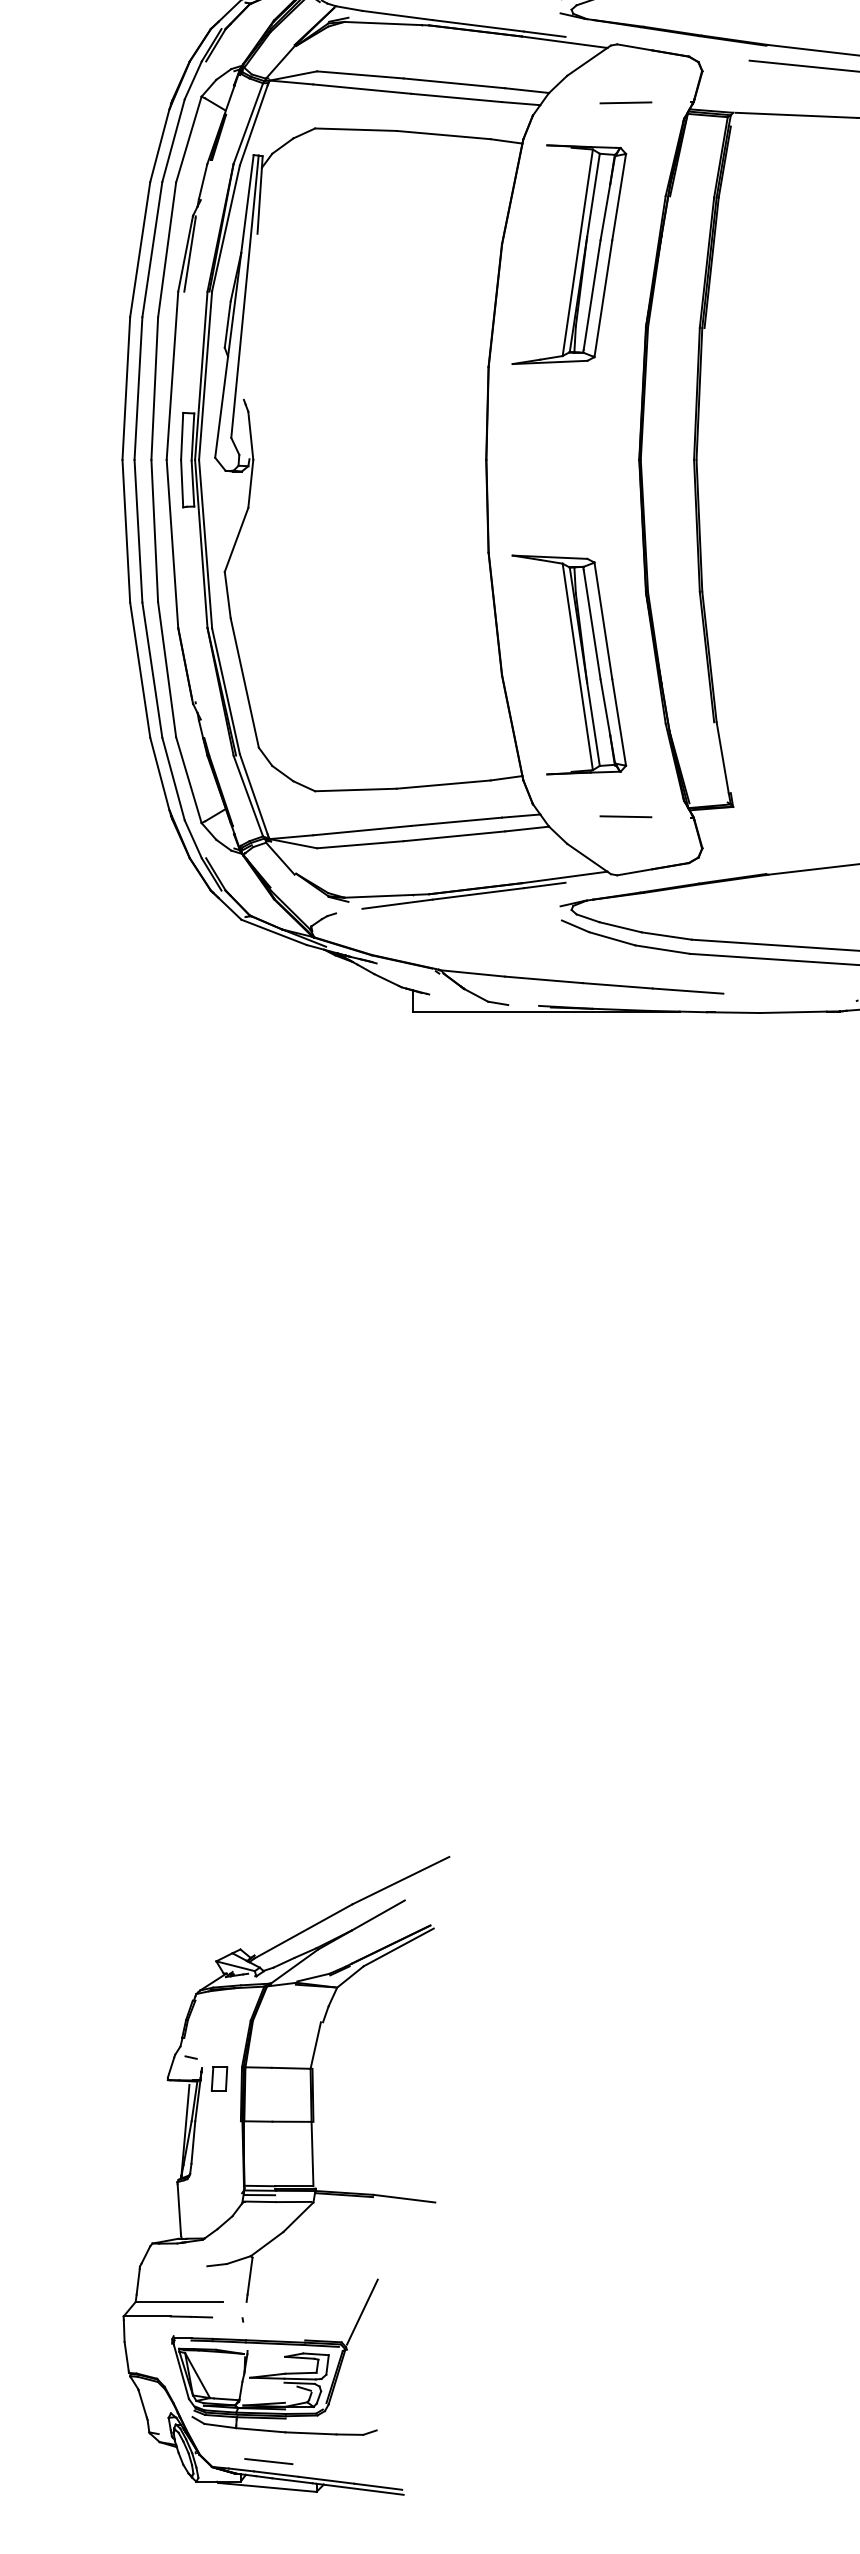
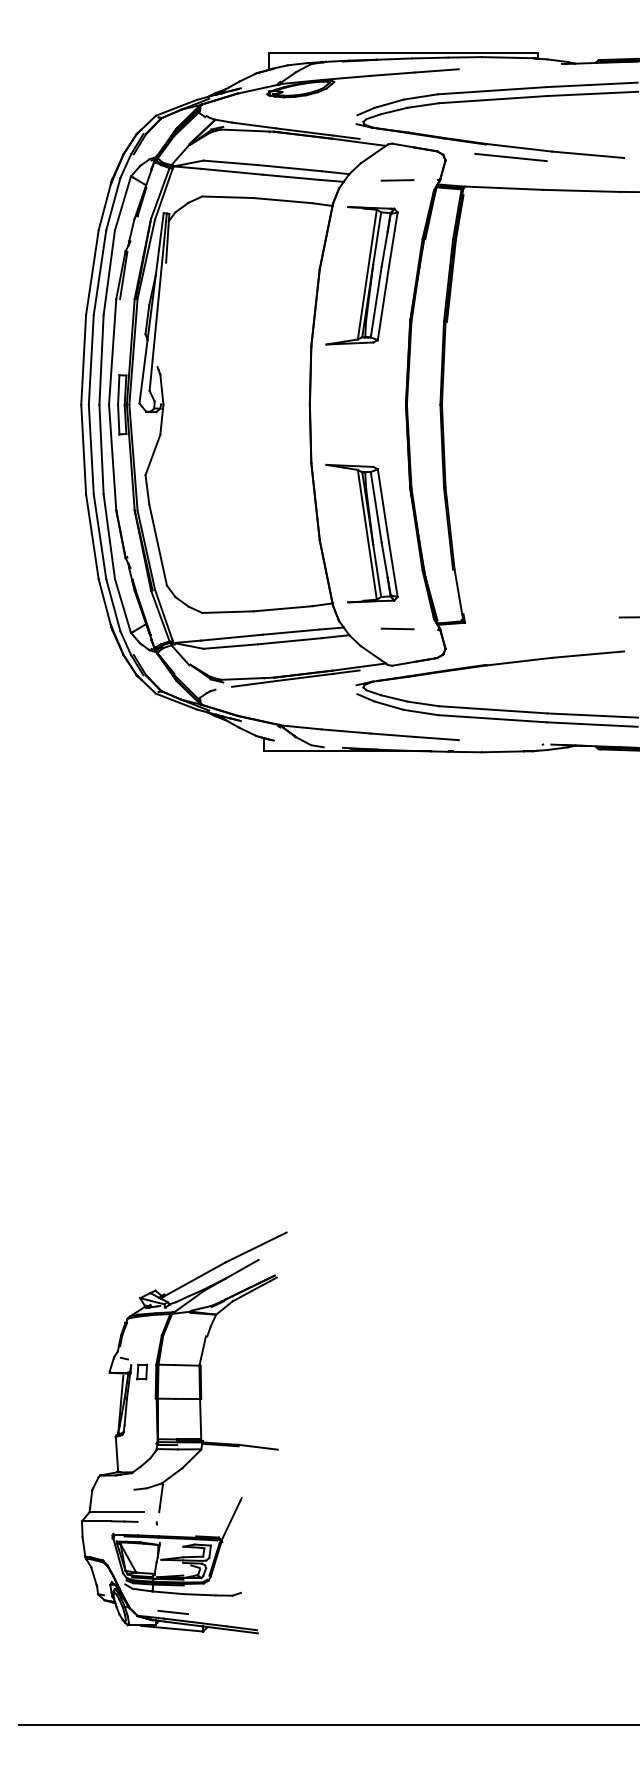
part: (285, 2175) -> (183, 1432), moved

